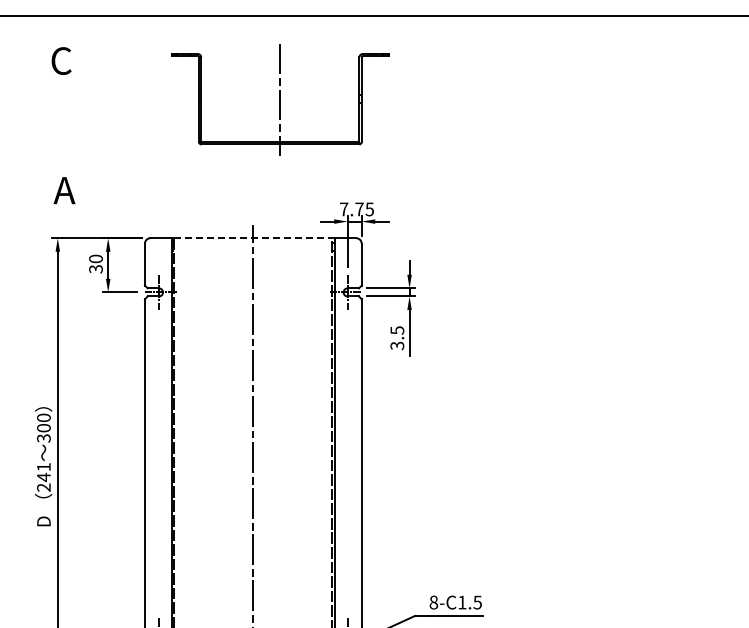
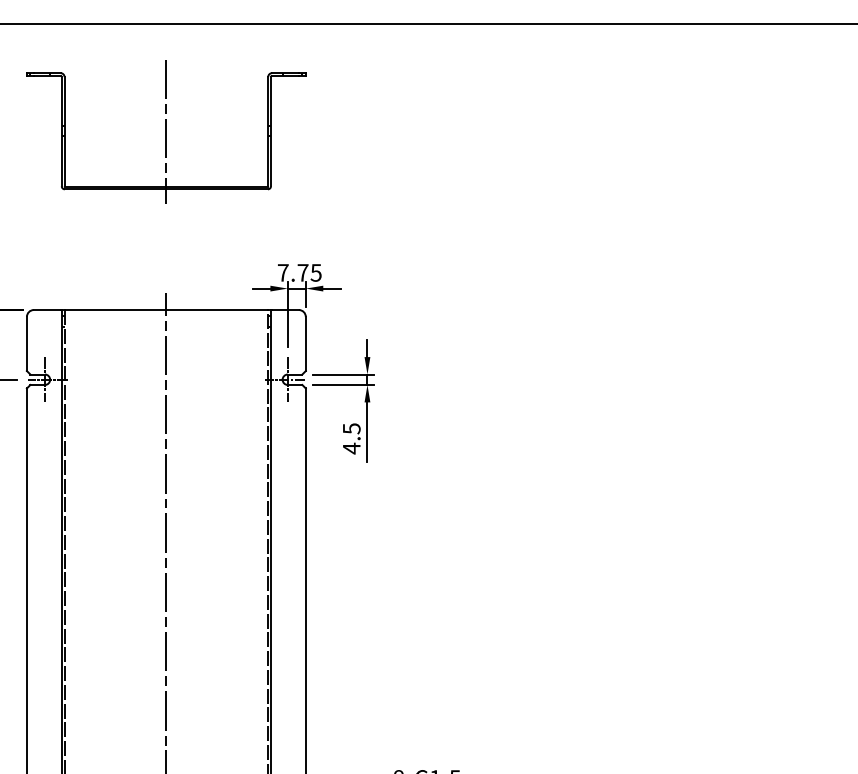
part: (280, 99) -> (166, 131), moved
line: (253, 238) -> (166, 310), dashed -> solid
text: (397, 345) -> (351, 448), 3.5 -> 4.5

